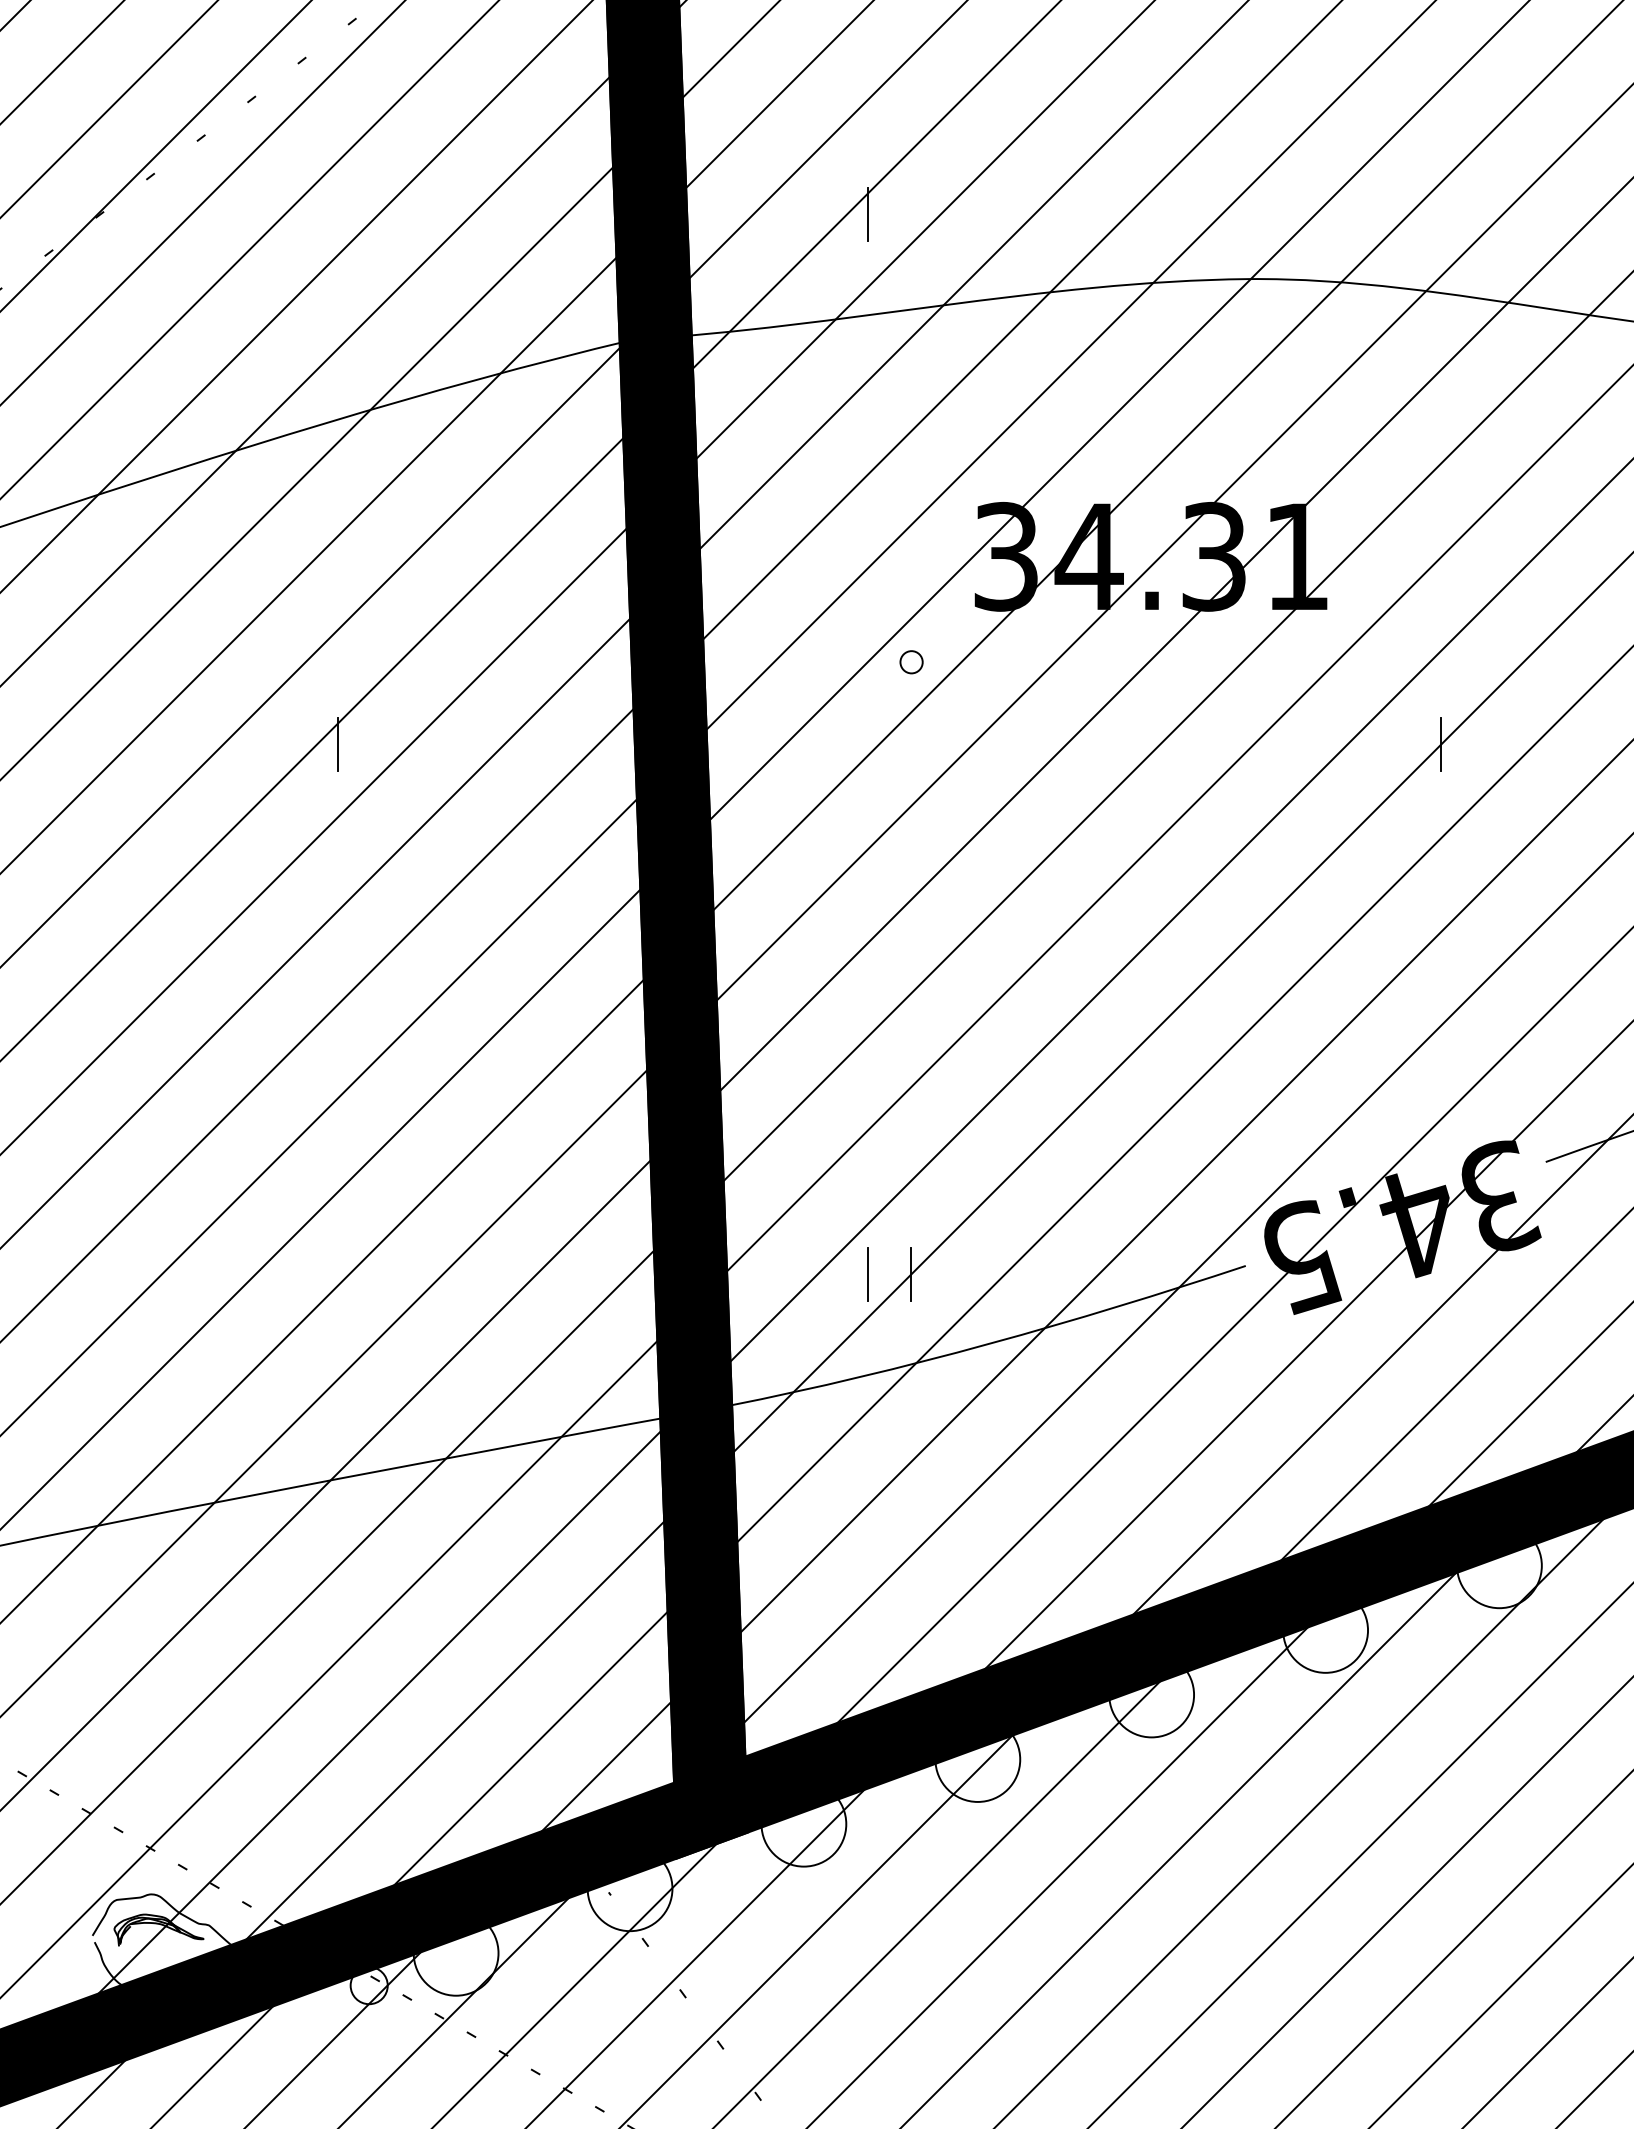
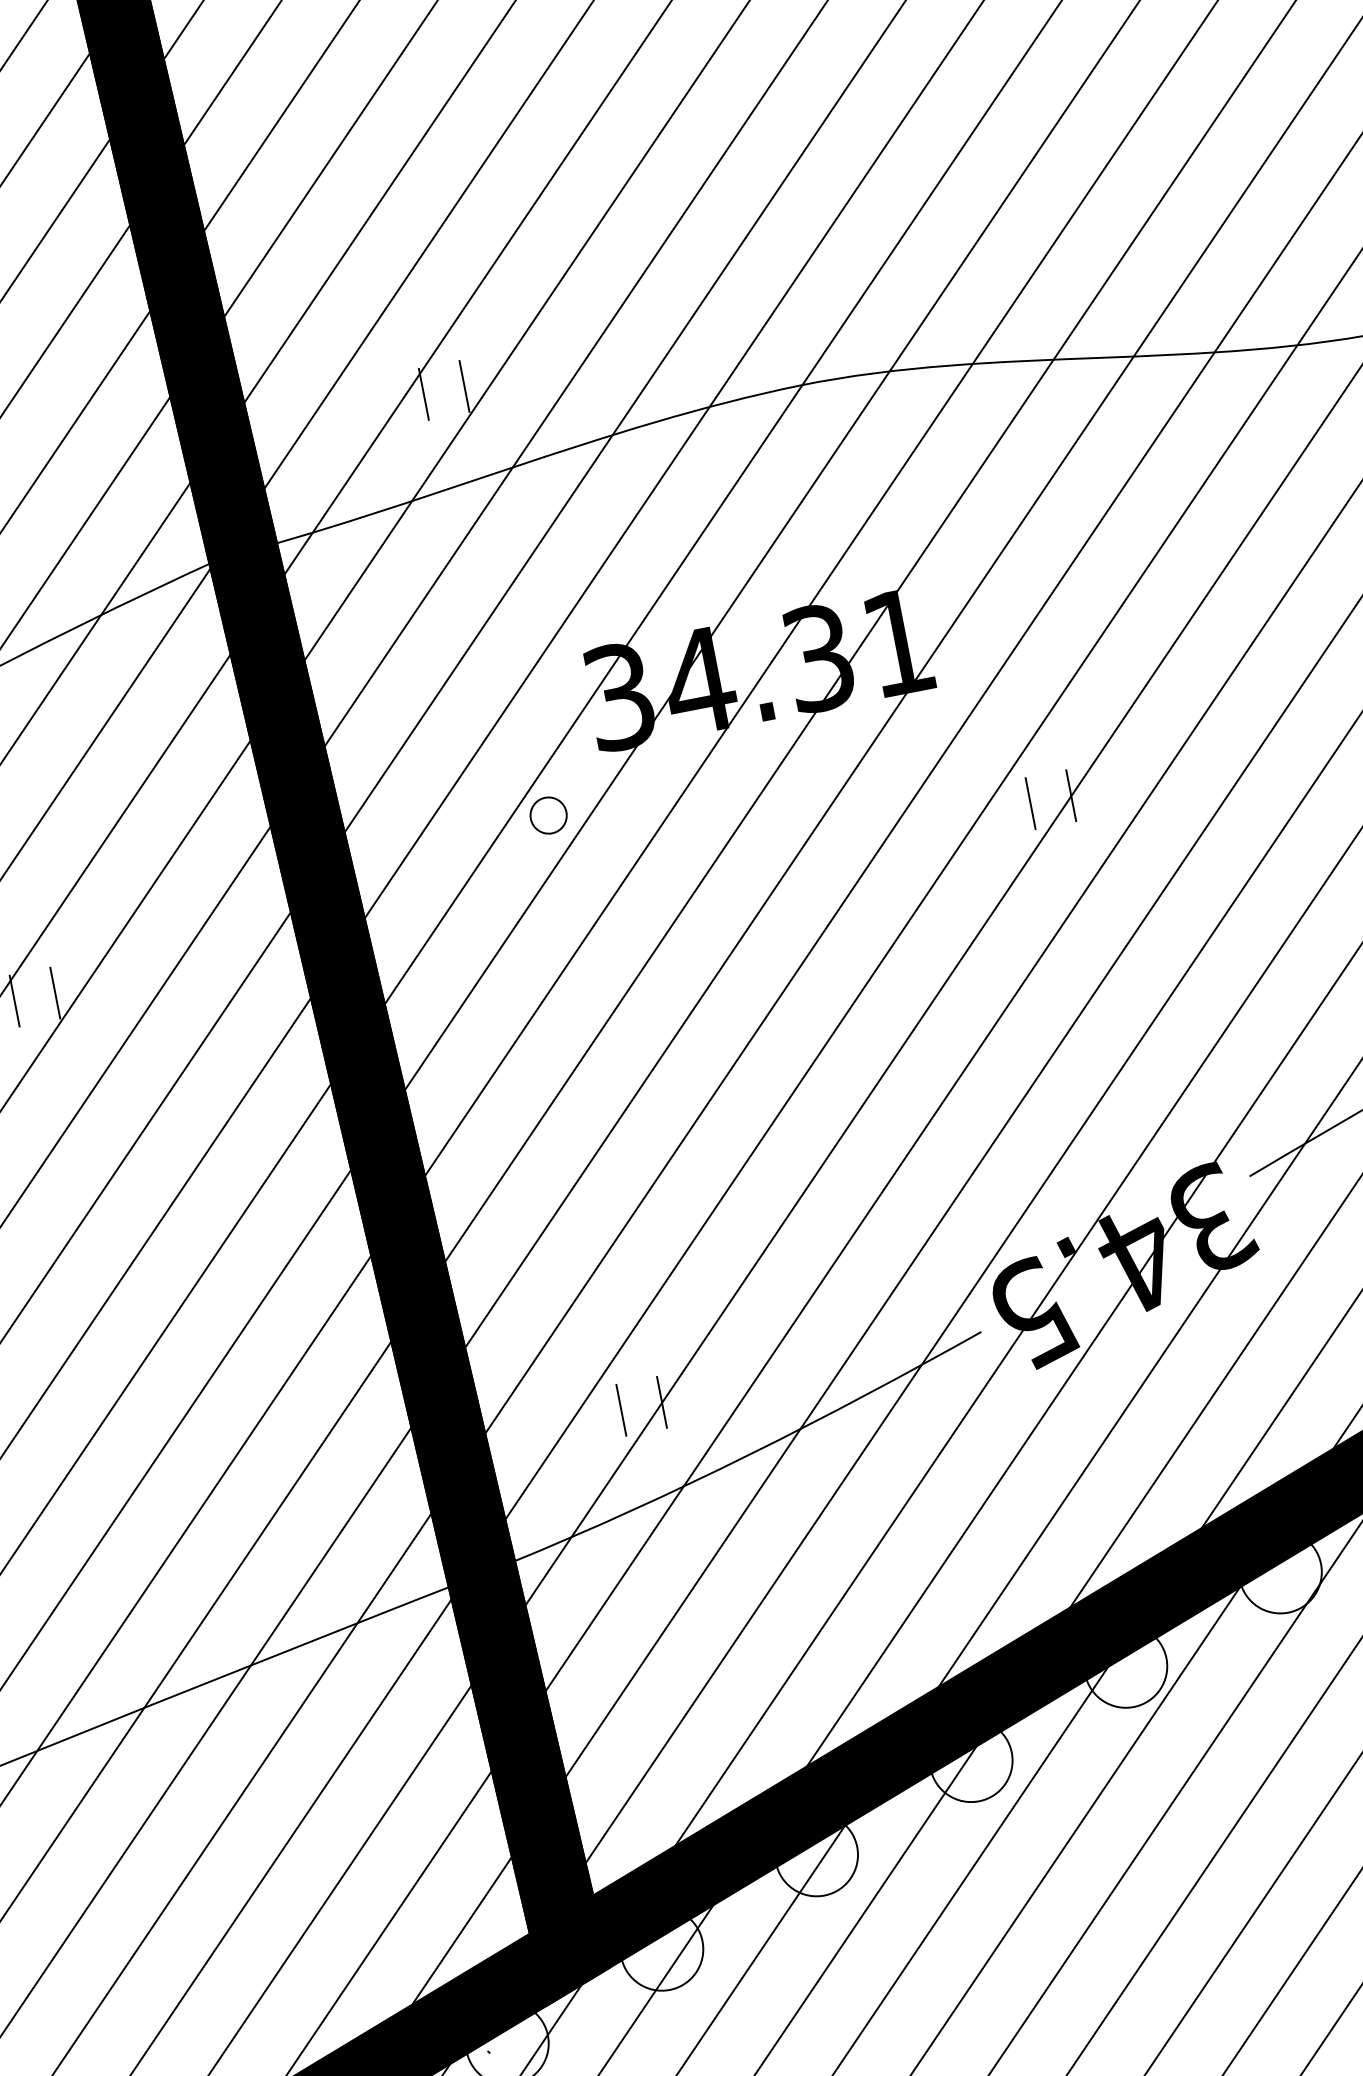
line: (910, 213) -> (464, 385), added
circle: (911, 661) -> (548, 814), size x1.67
line: (380, 743) -> (54, 992), added
line: (1397, 744) -> (1029, 803), added

